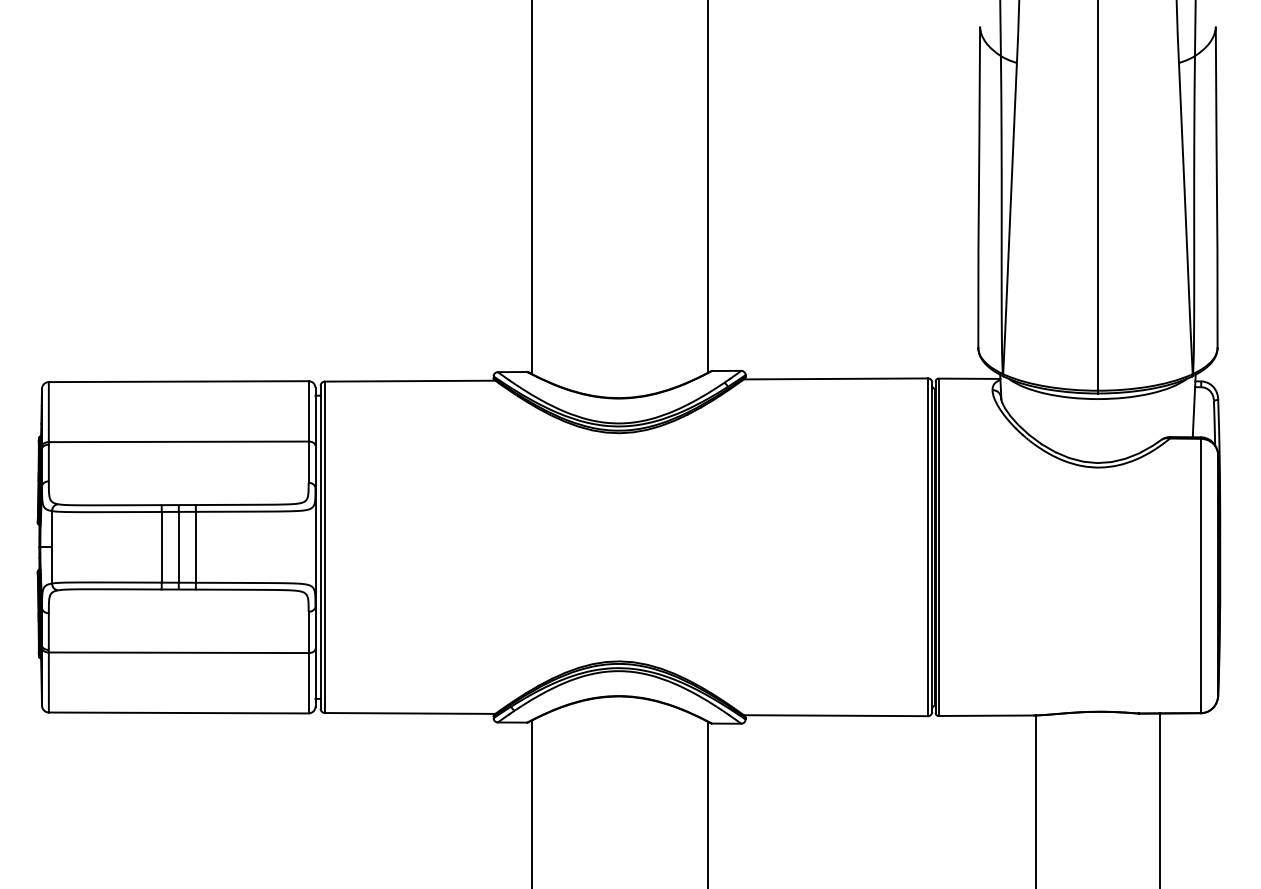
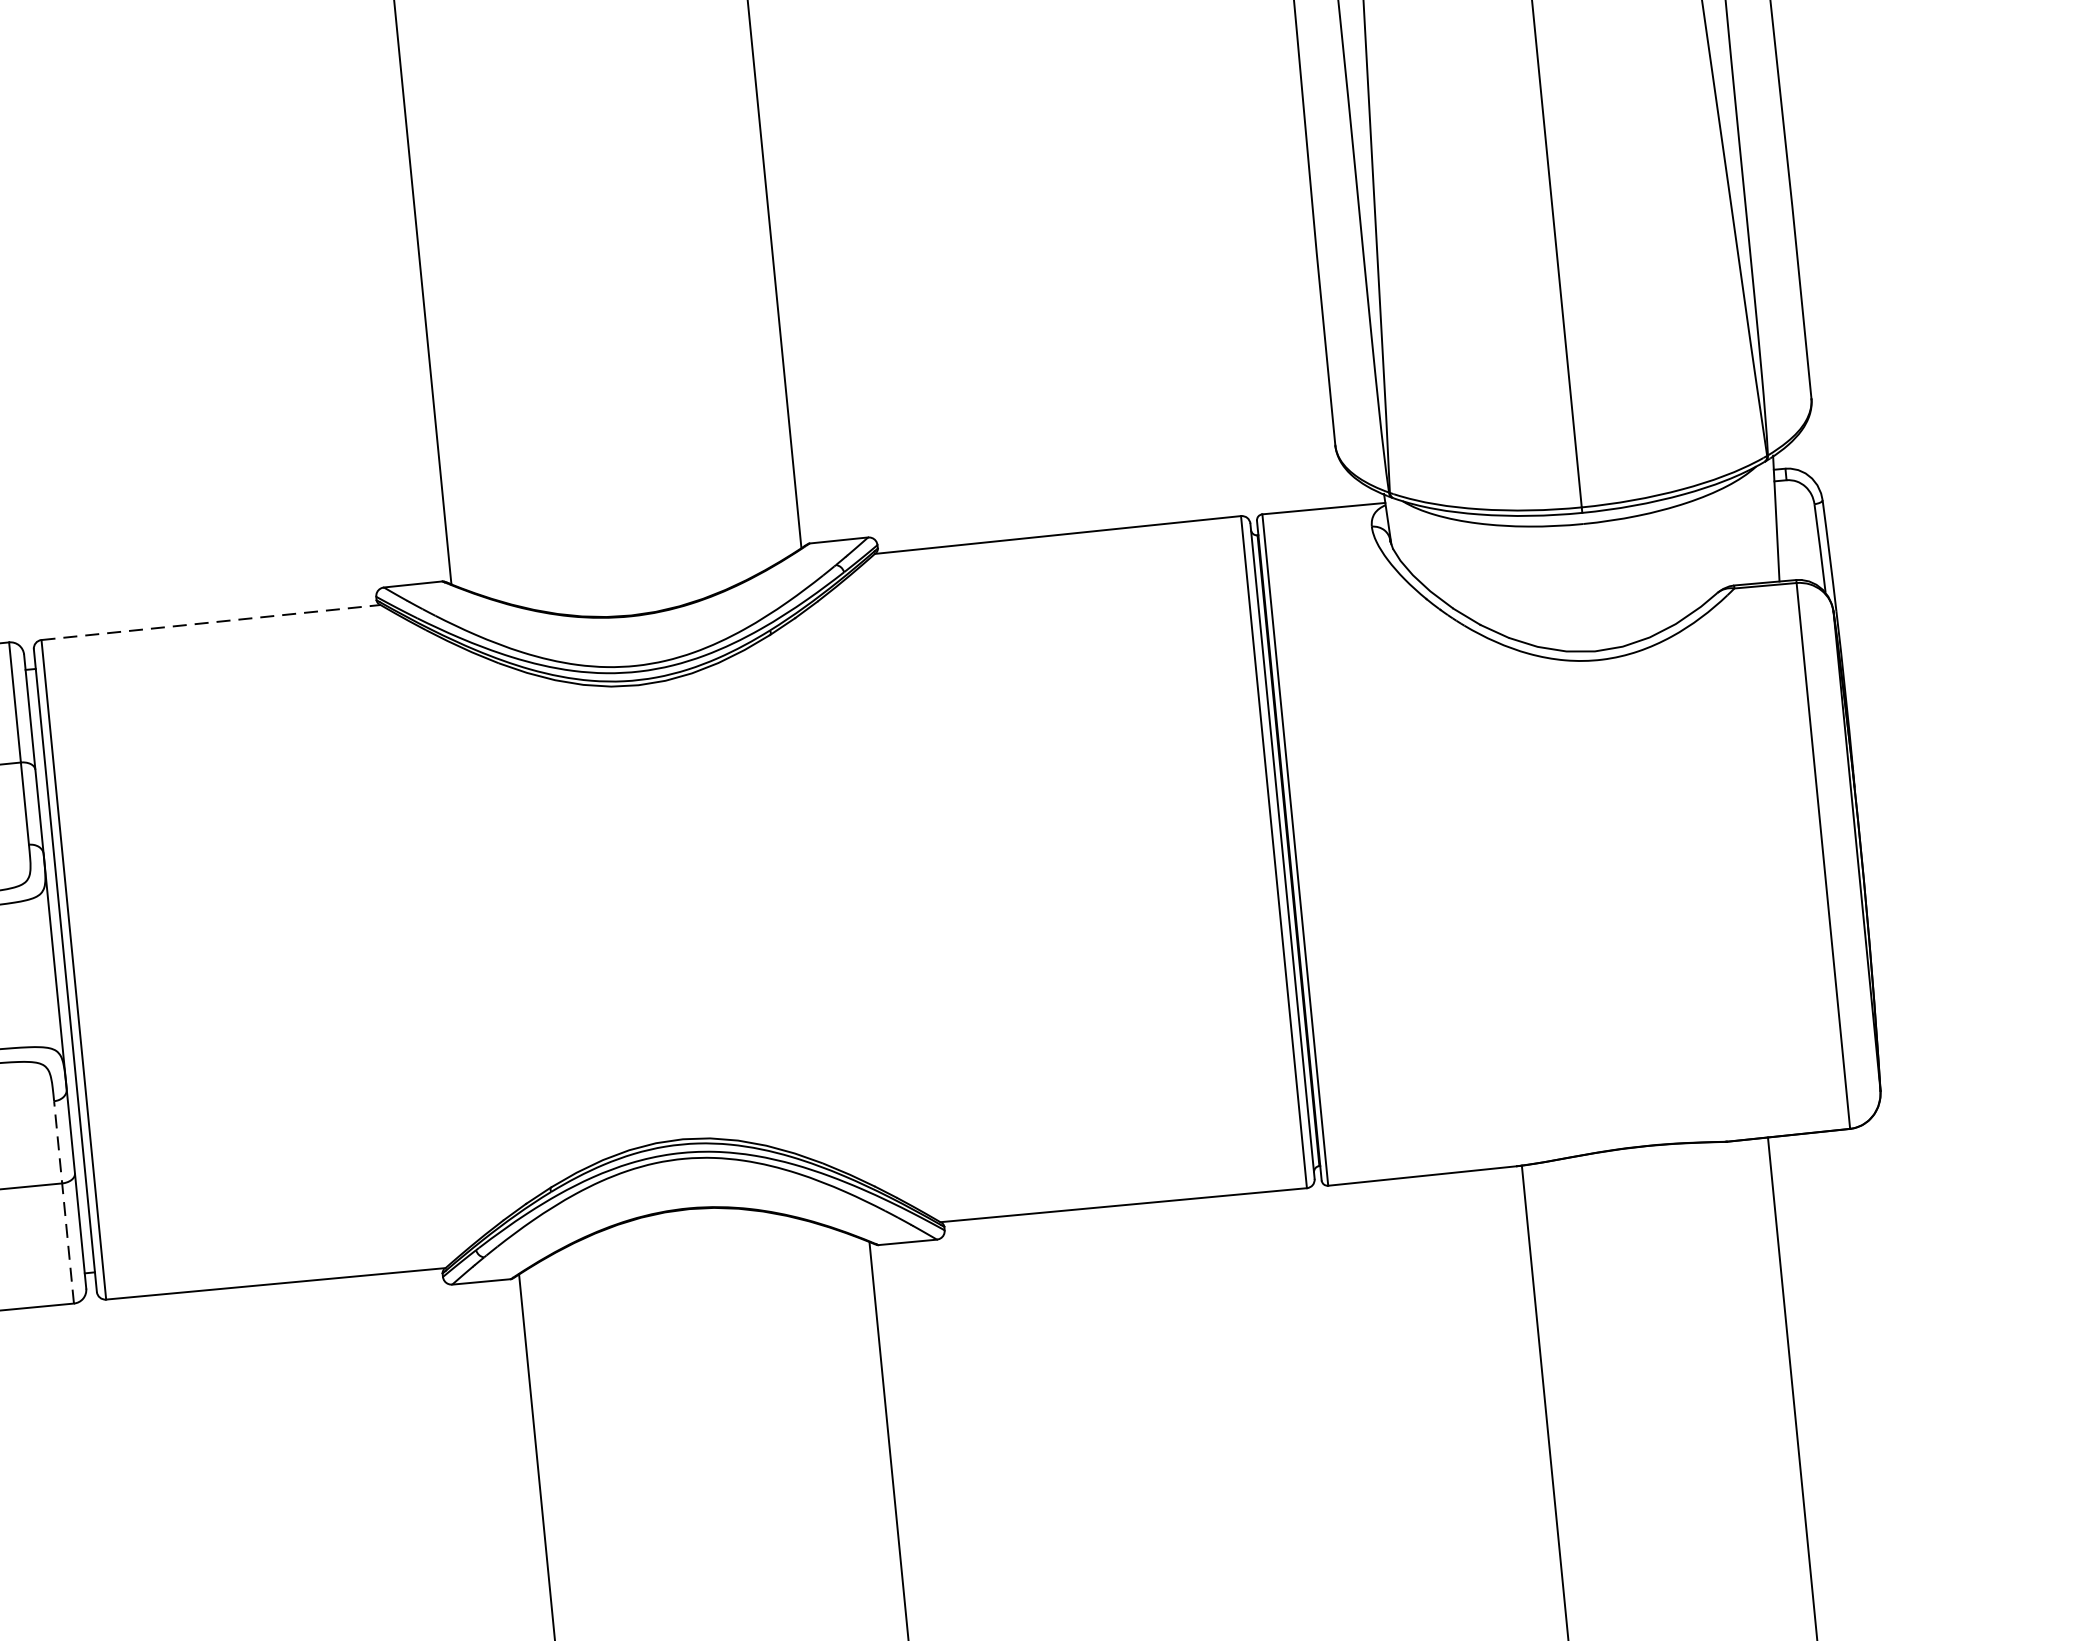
line: (410, 381) -> (211, 623), solid -> dashed
line: (308, 662) -> (63, 1202), solid -> dashed

